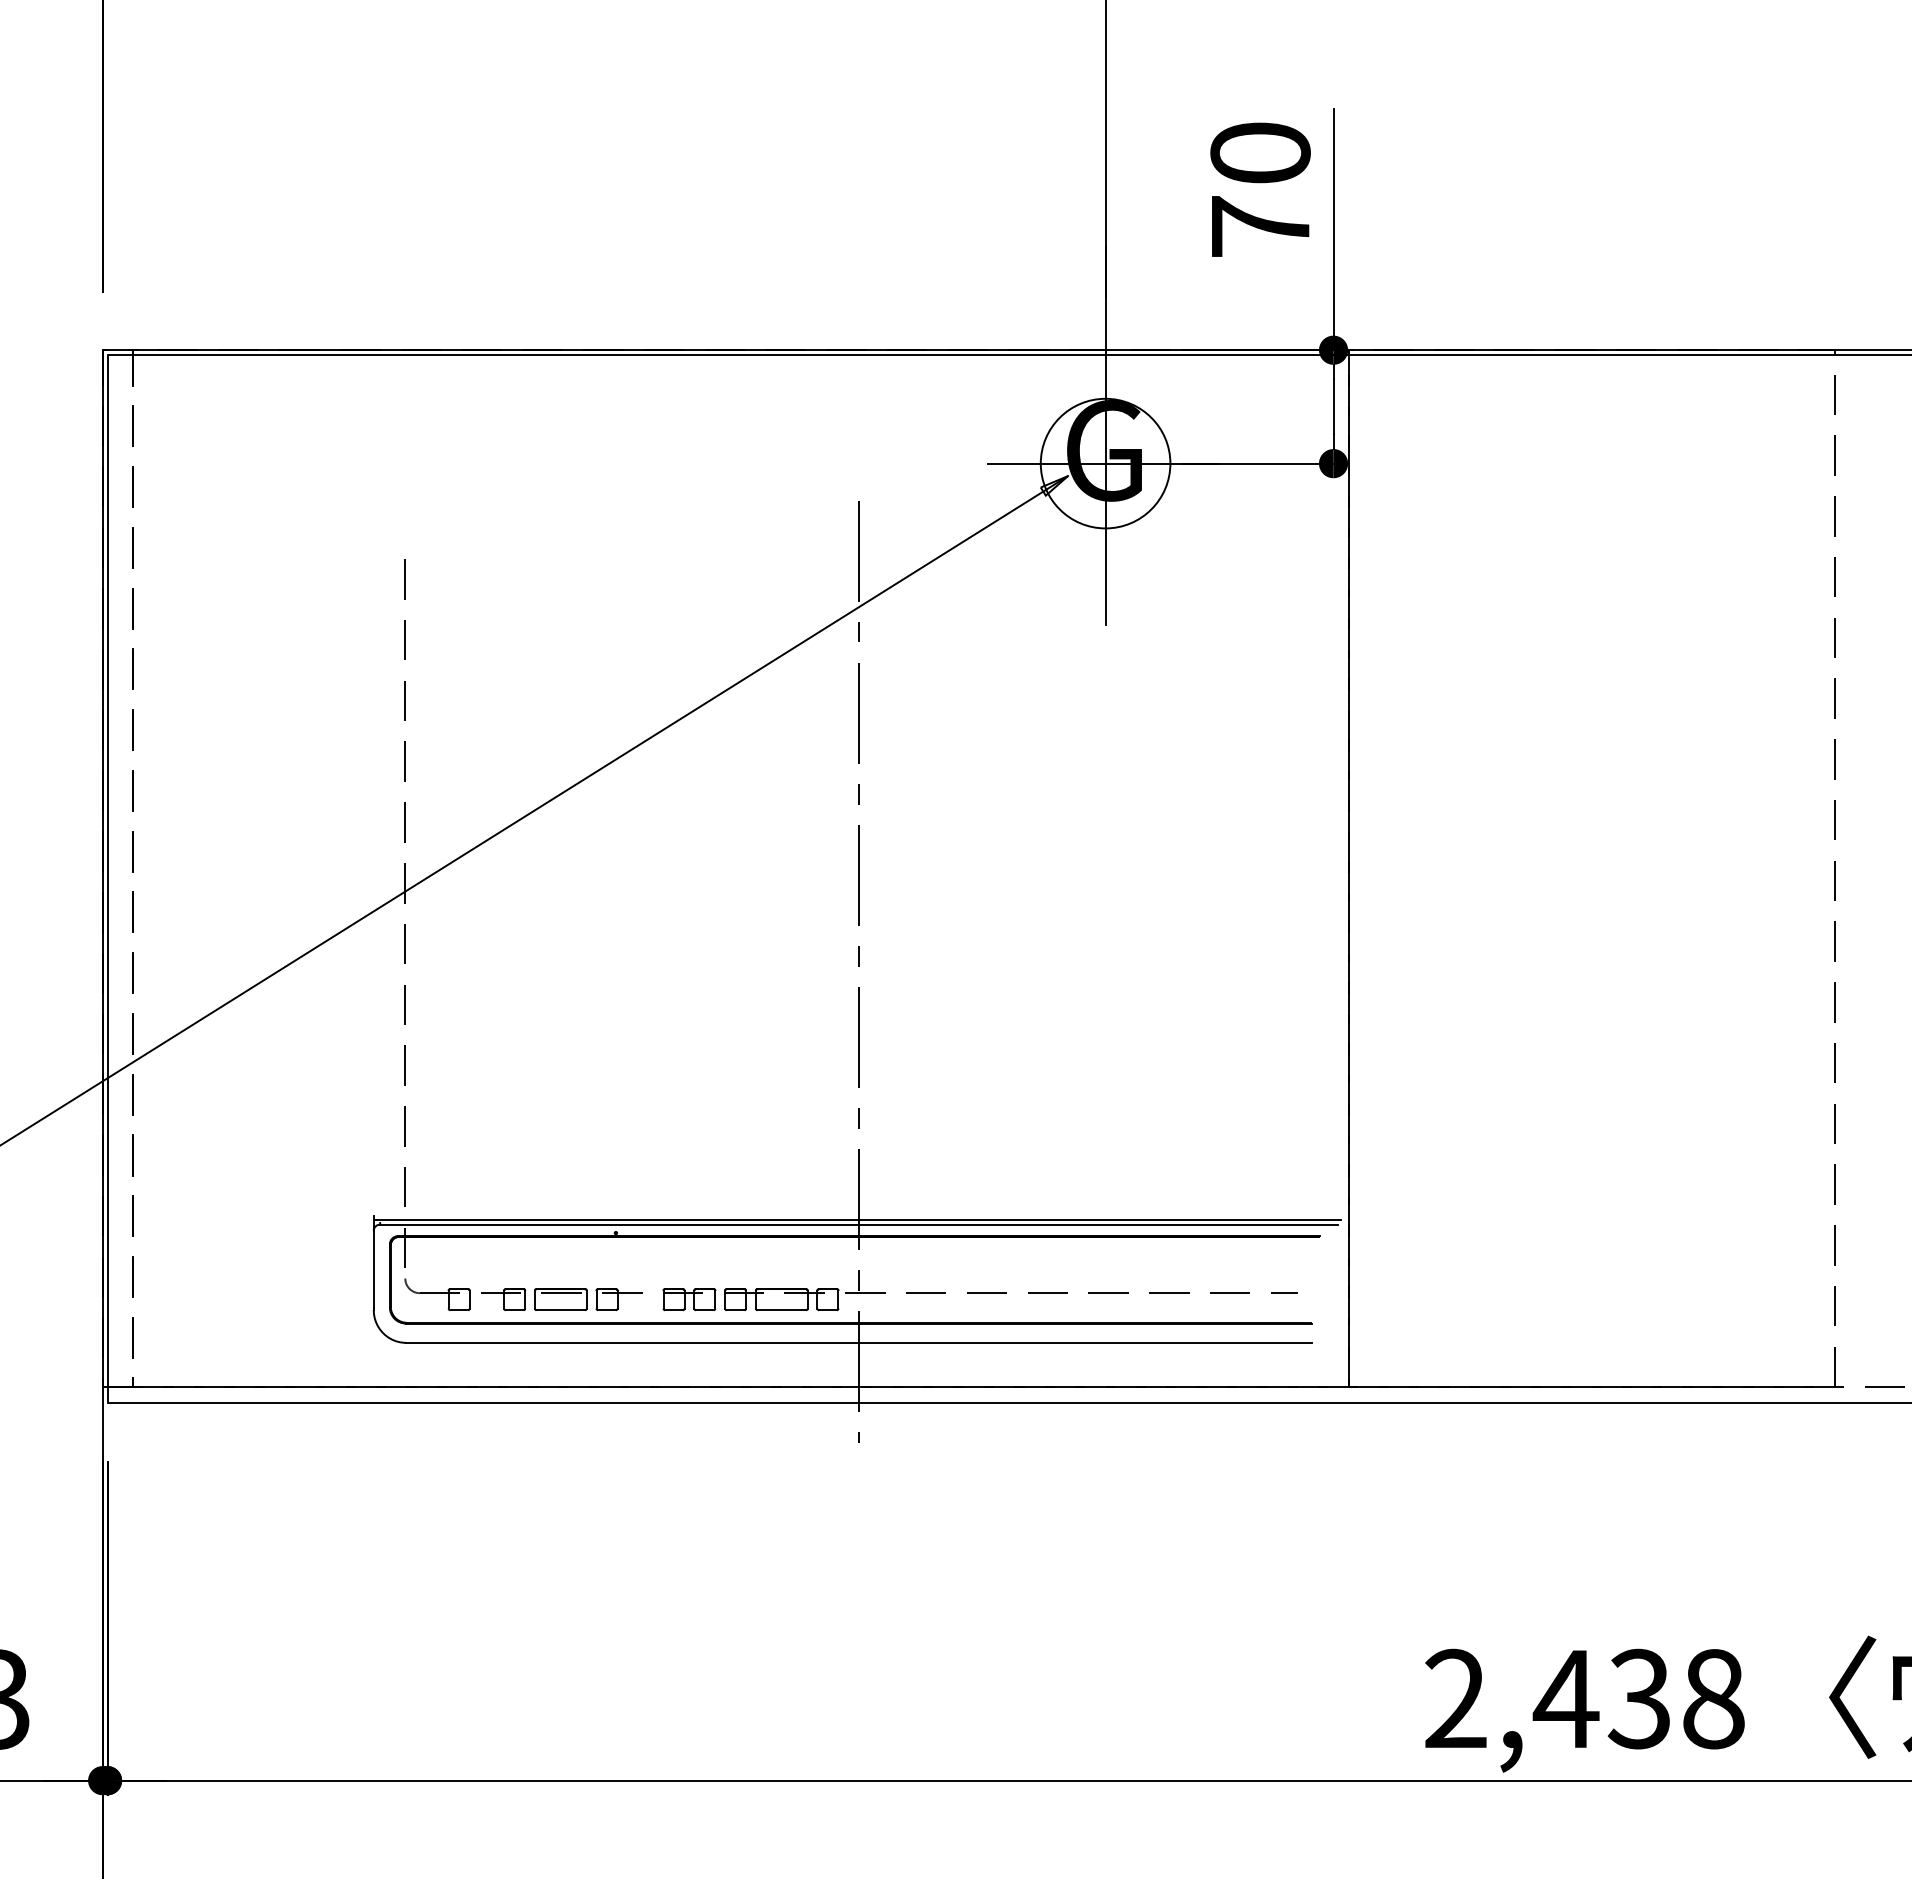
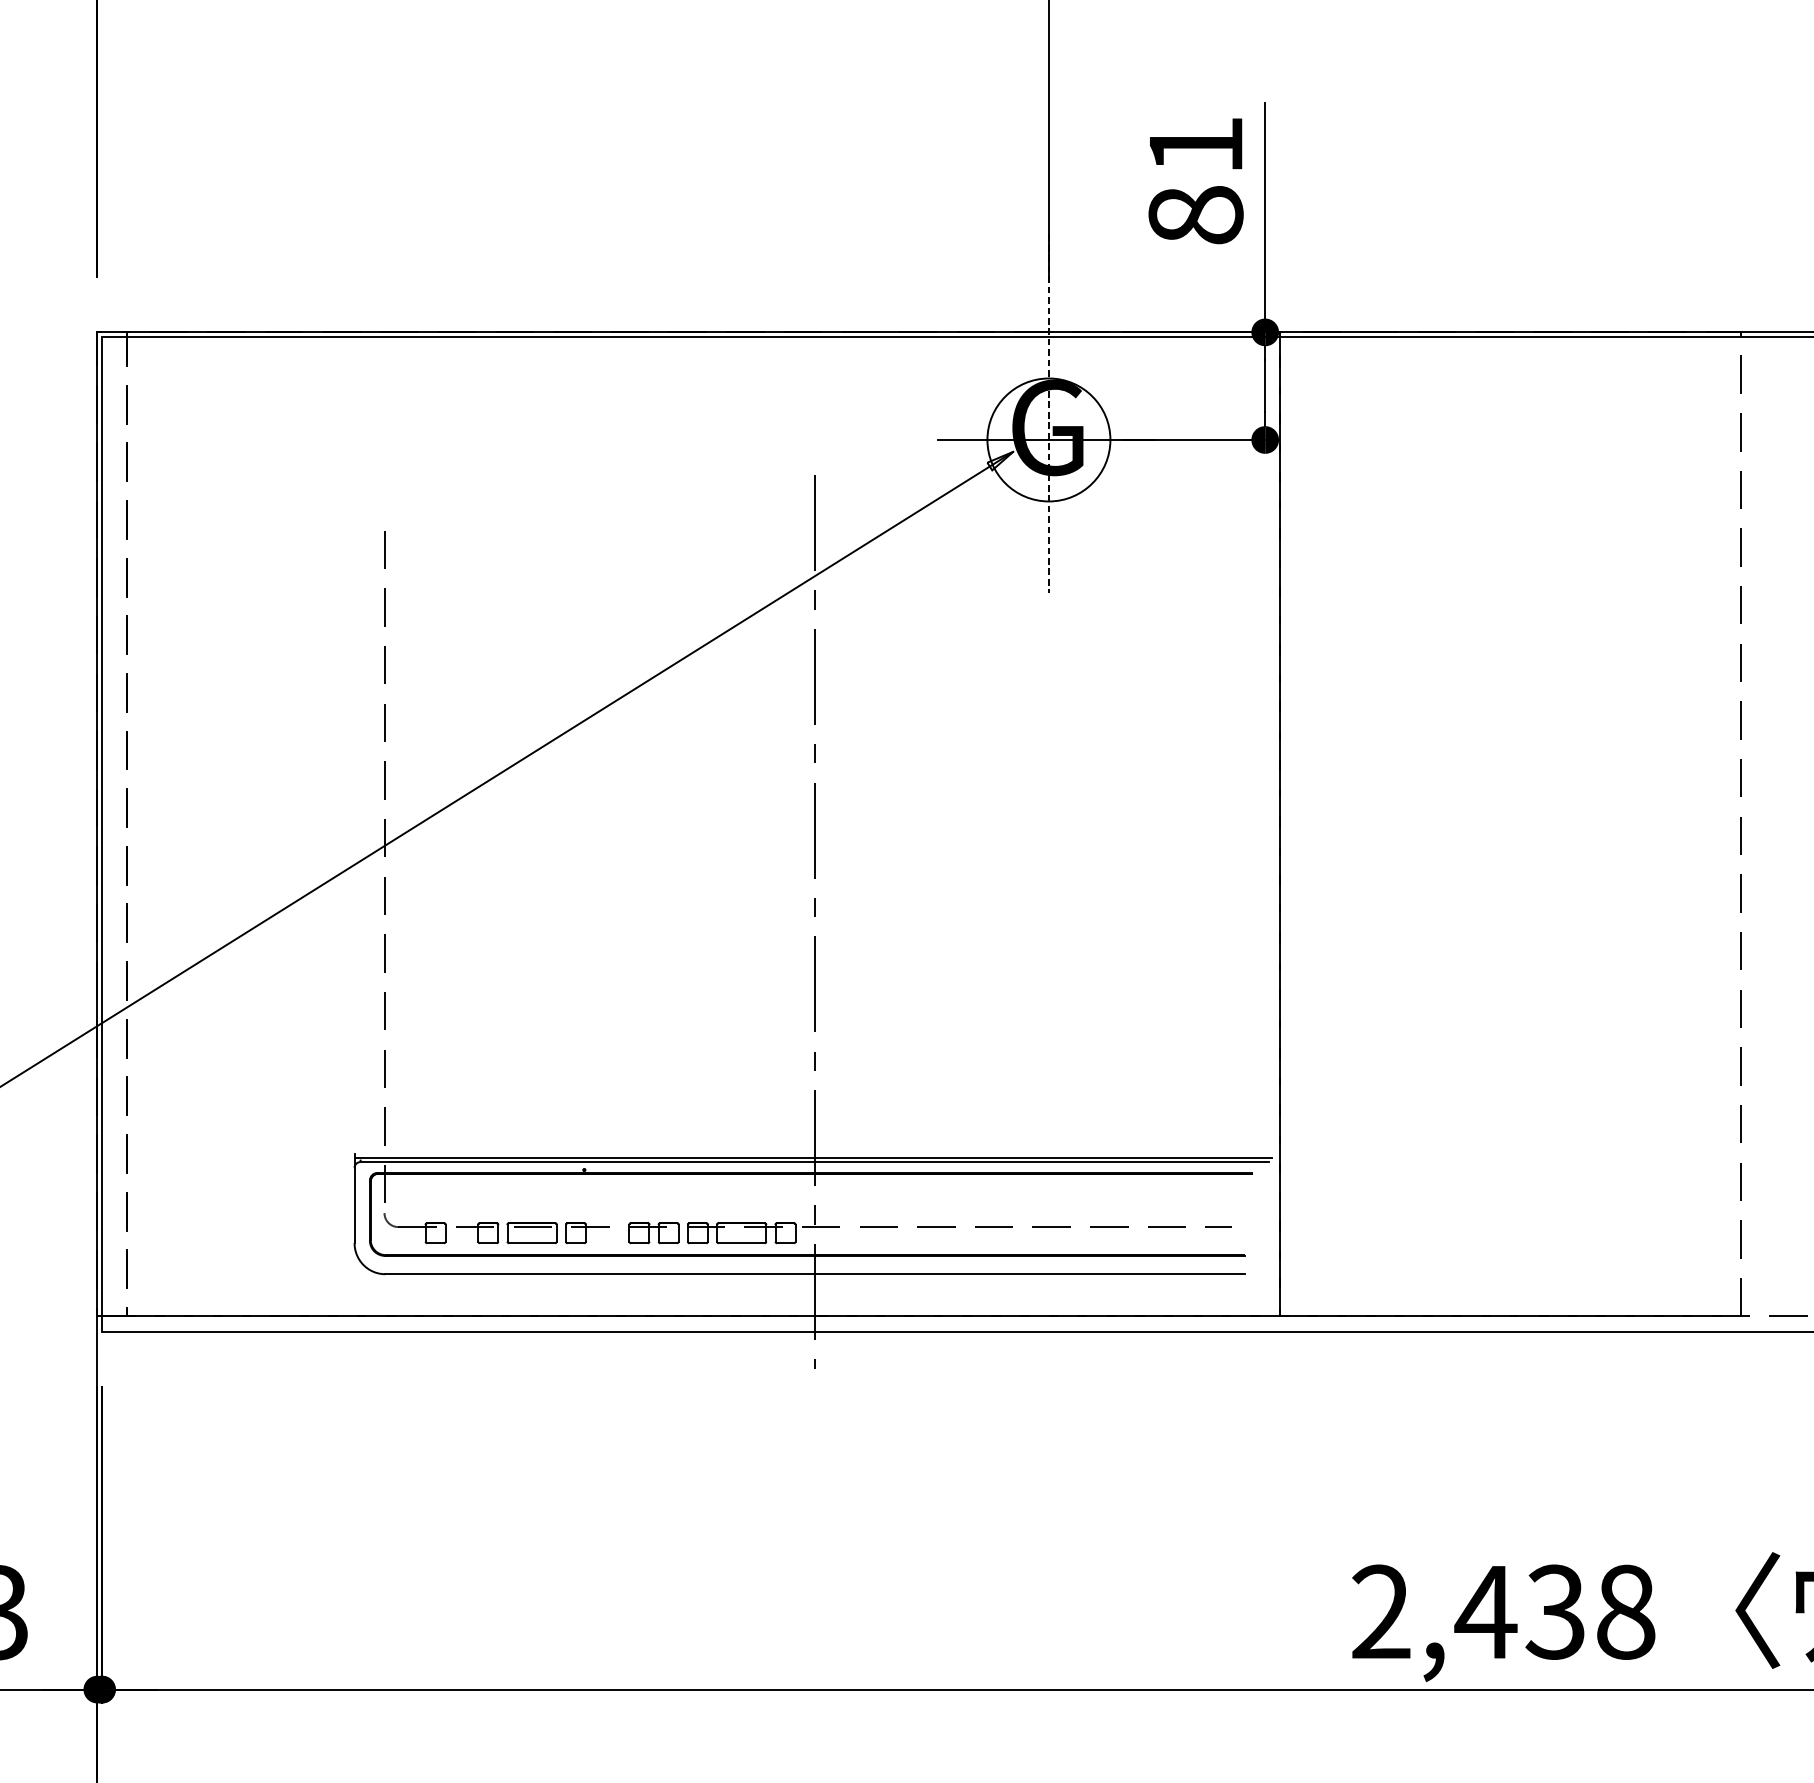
text: (1260, 189) -> (1195, 179), 70 -> 81
line: (1105, 435) -> (1048, 413), solid -> dashed

